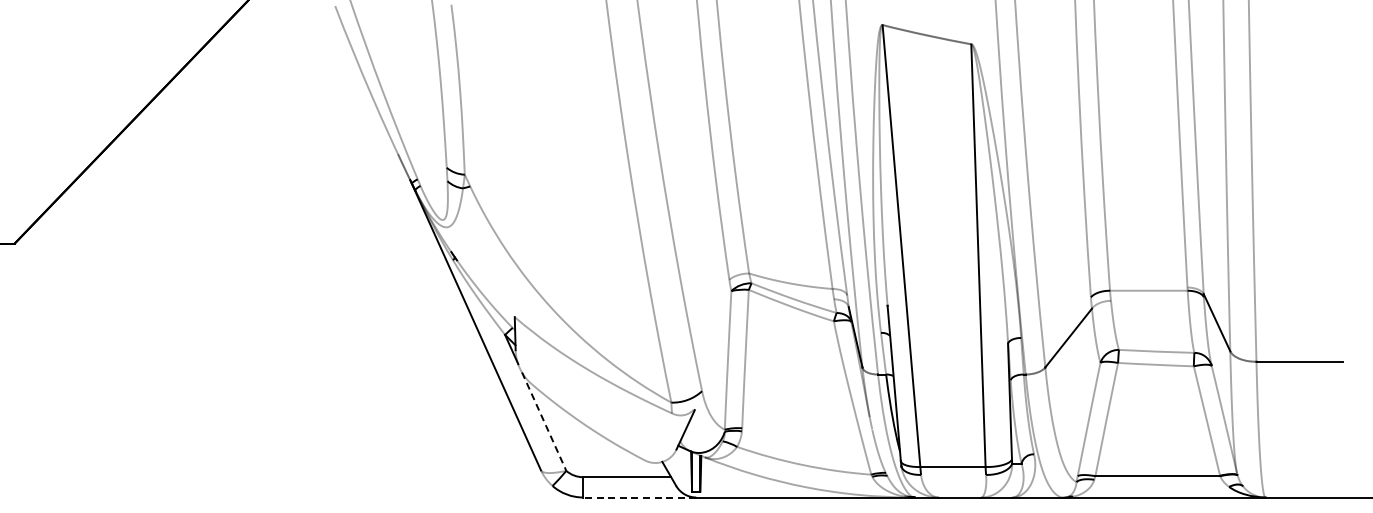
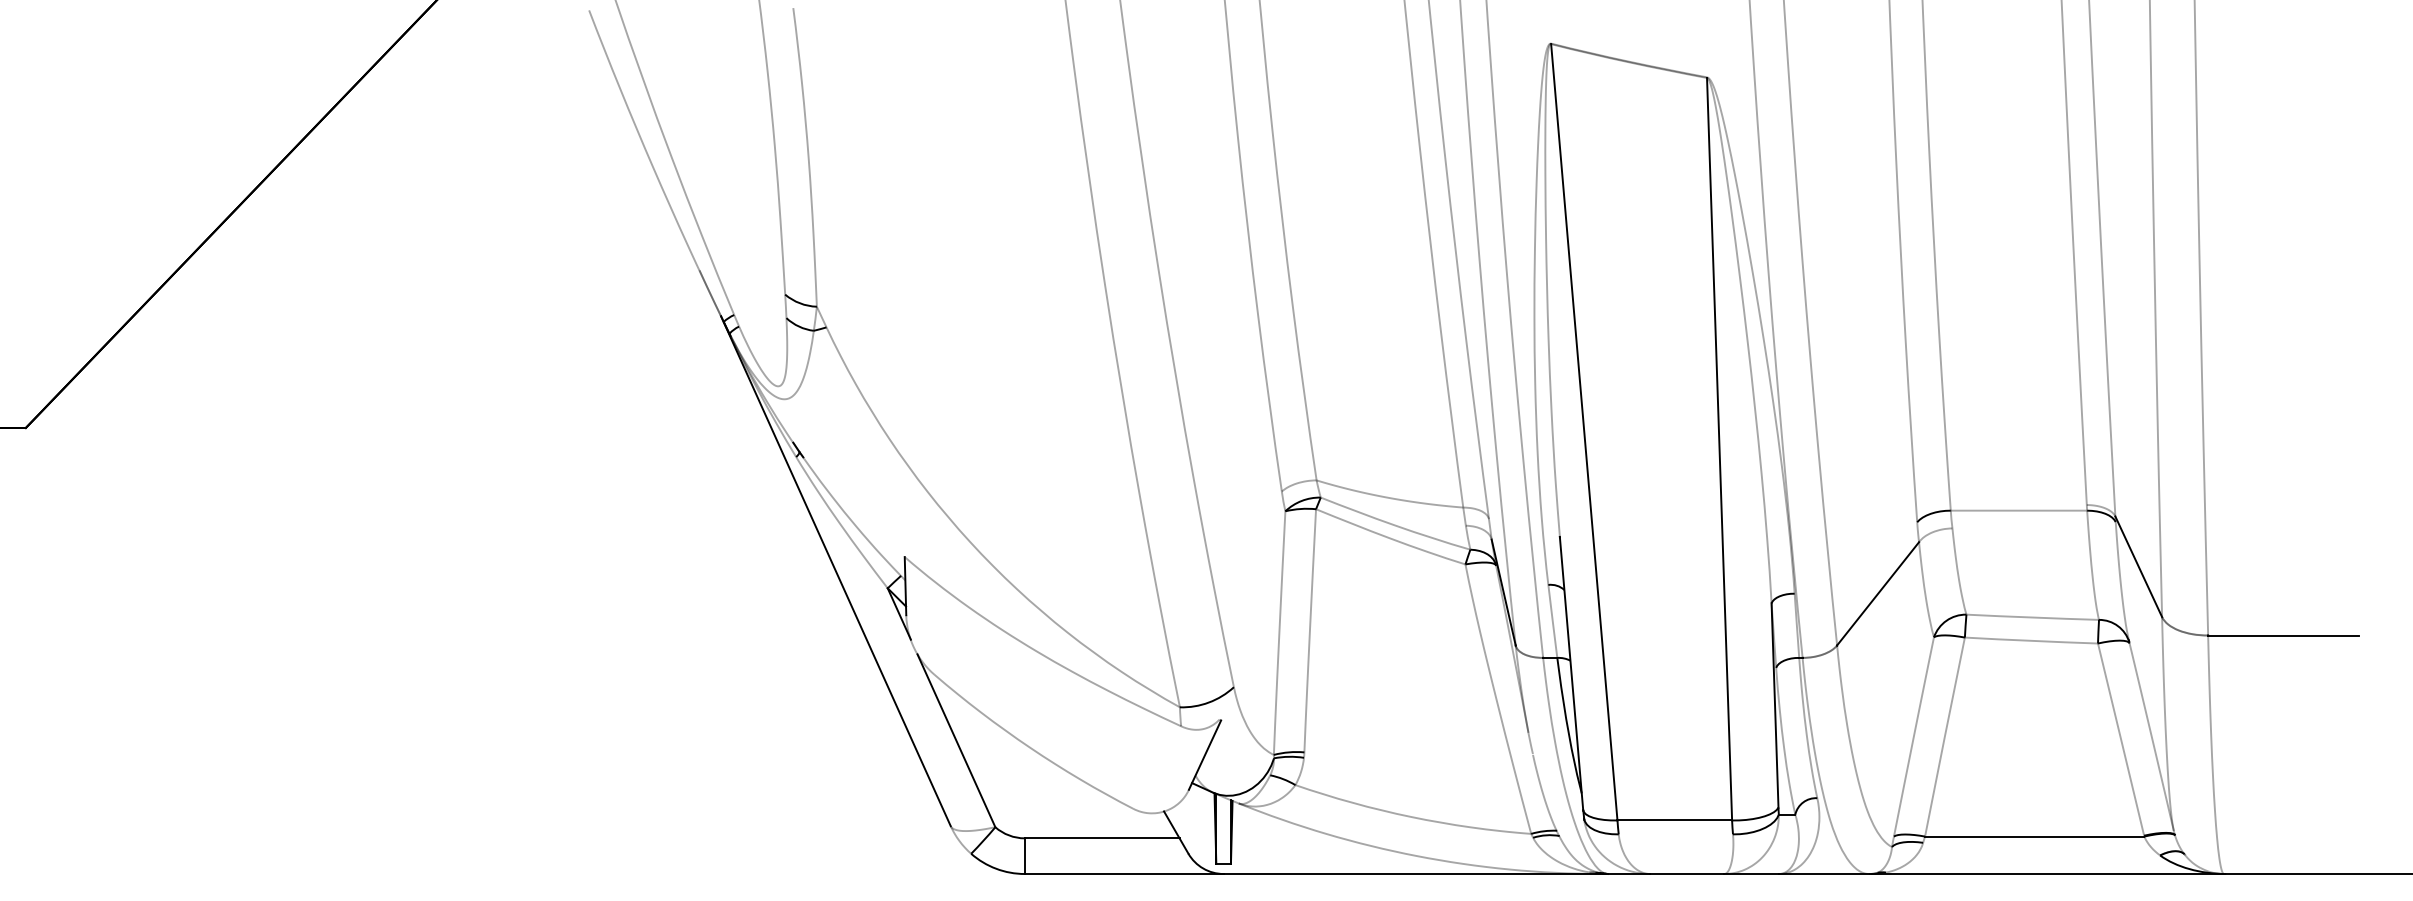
line: (544, 421) -> (956, 740), dashed -> solid
line: (639, 497) -> (1123, 874), dashed -> solid

